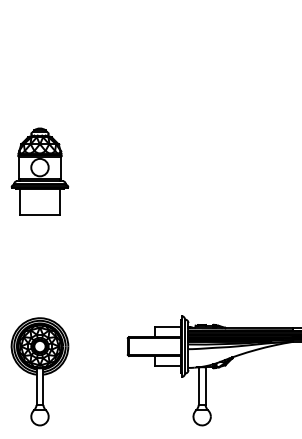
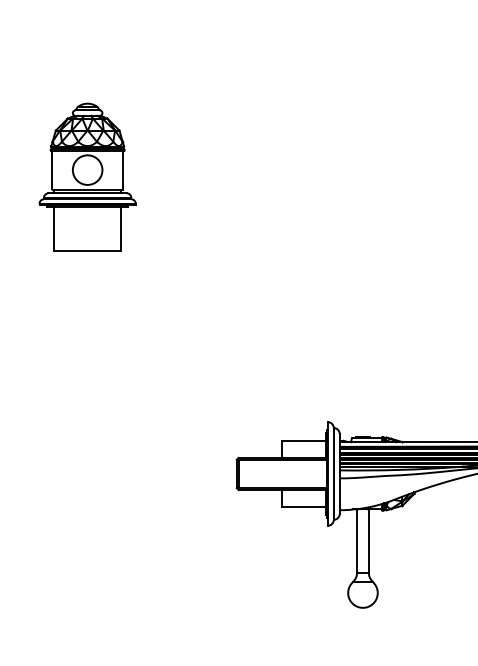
part: (39, 371) -> (86, 516), removed

